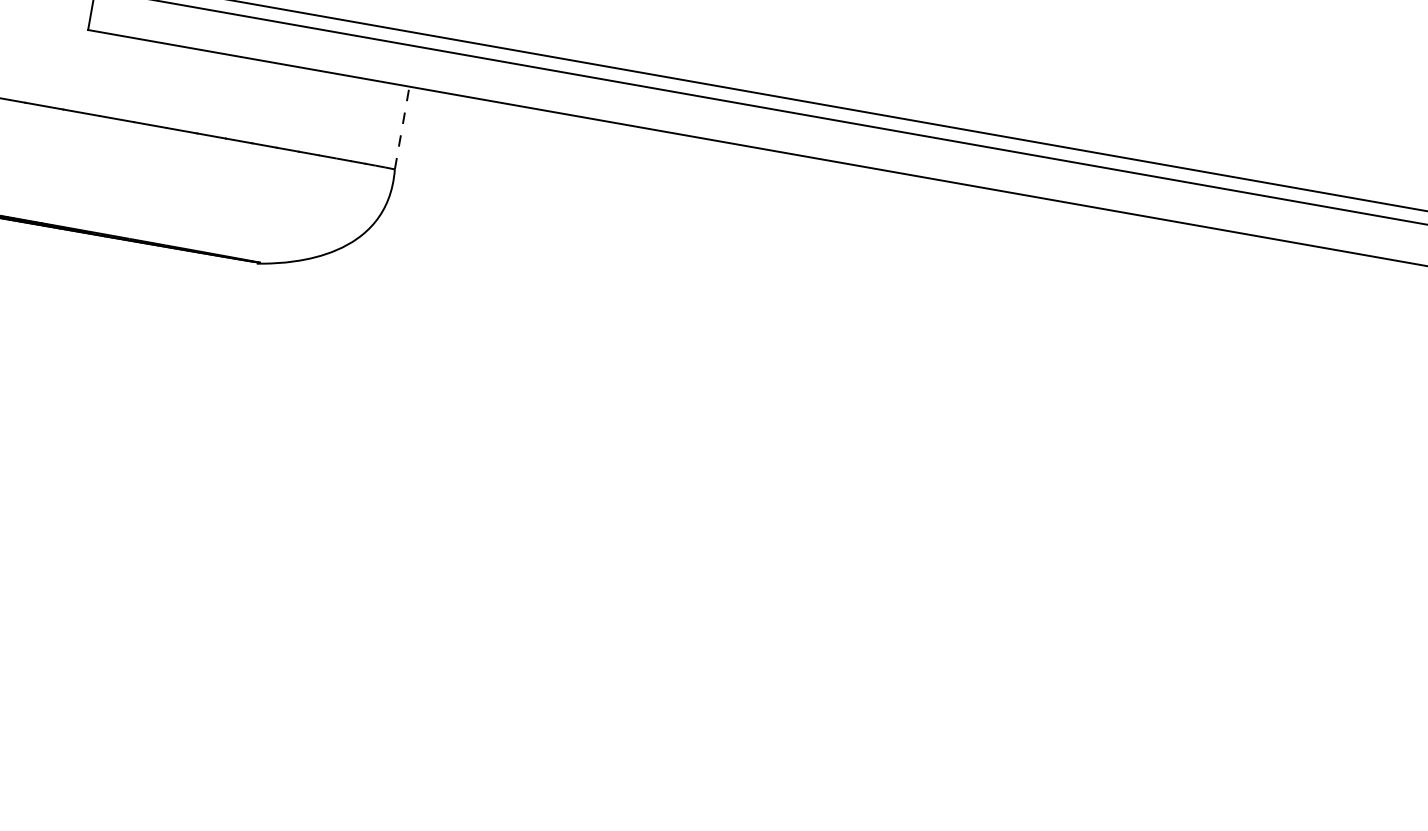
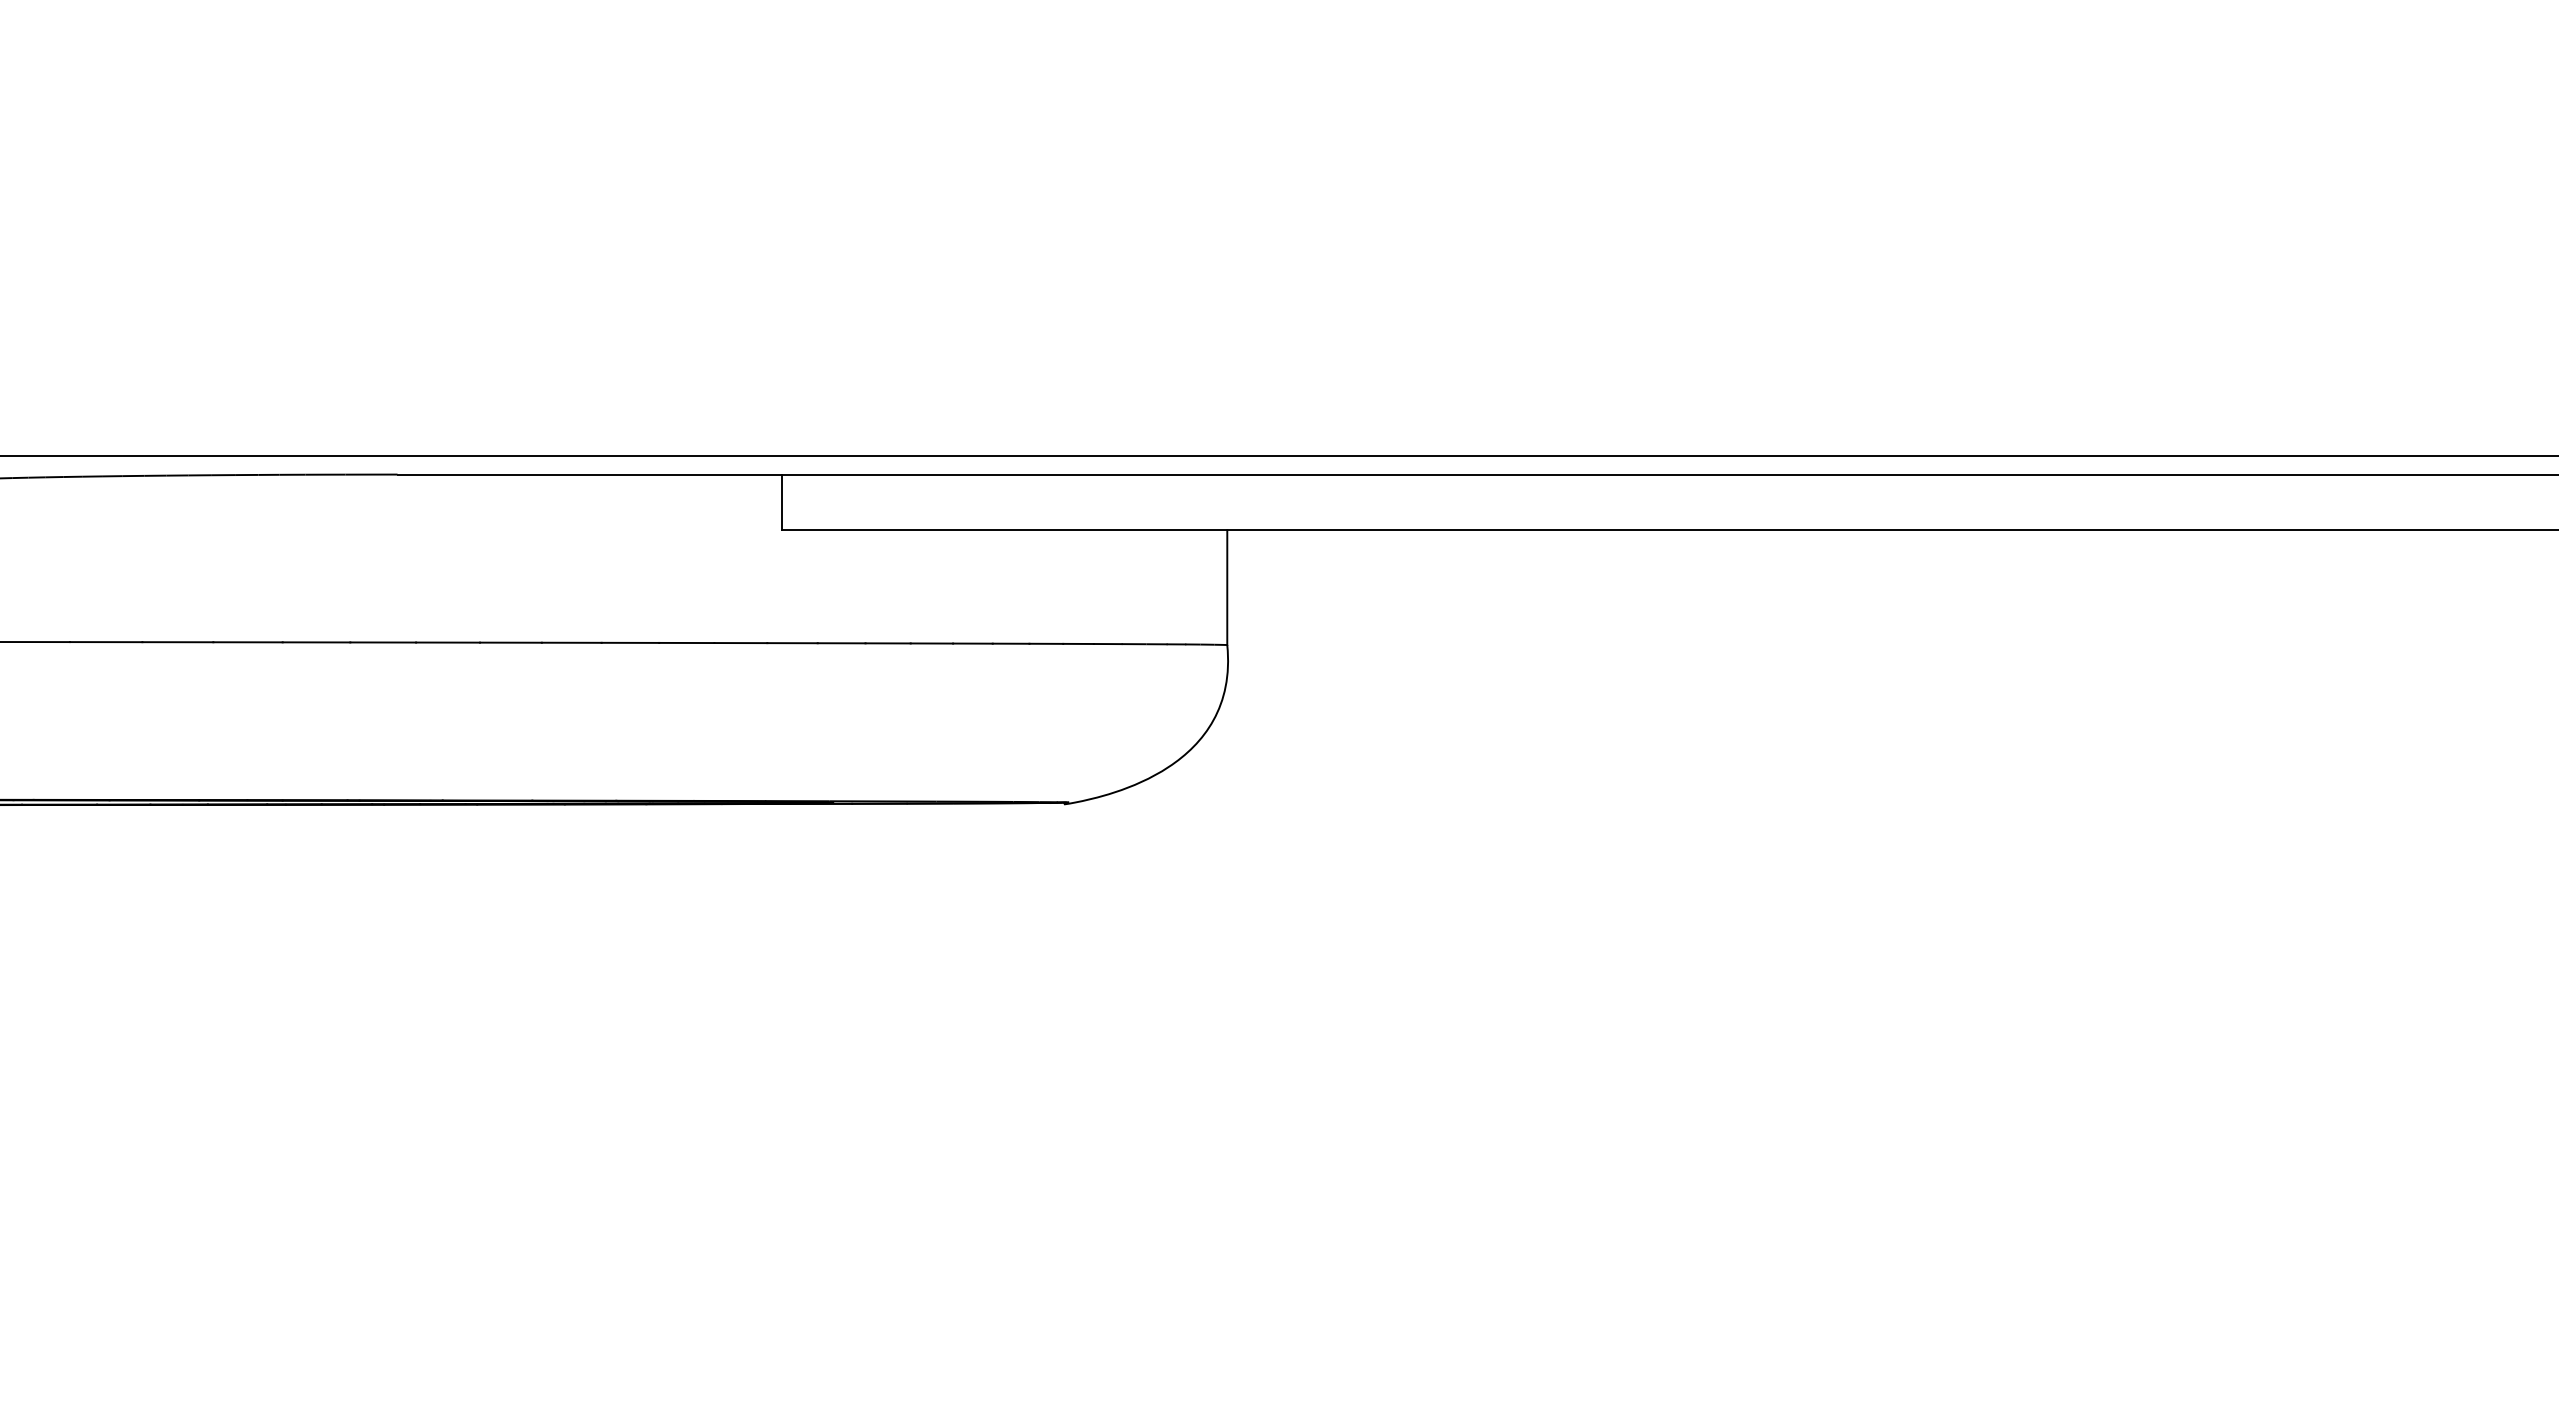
line: (402, 127) -> (1227, 587), dashed -> solid

